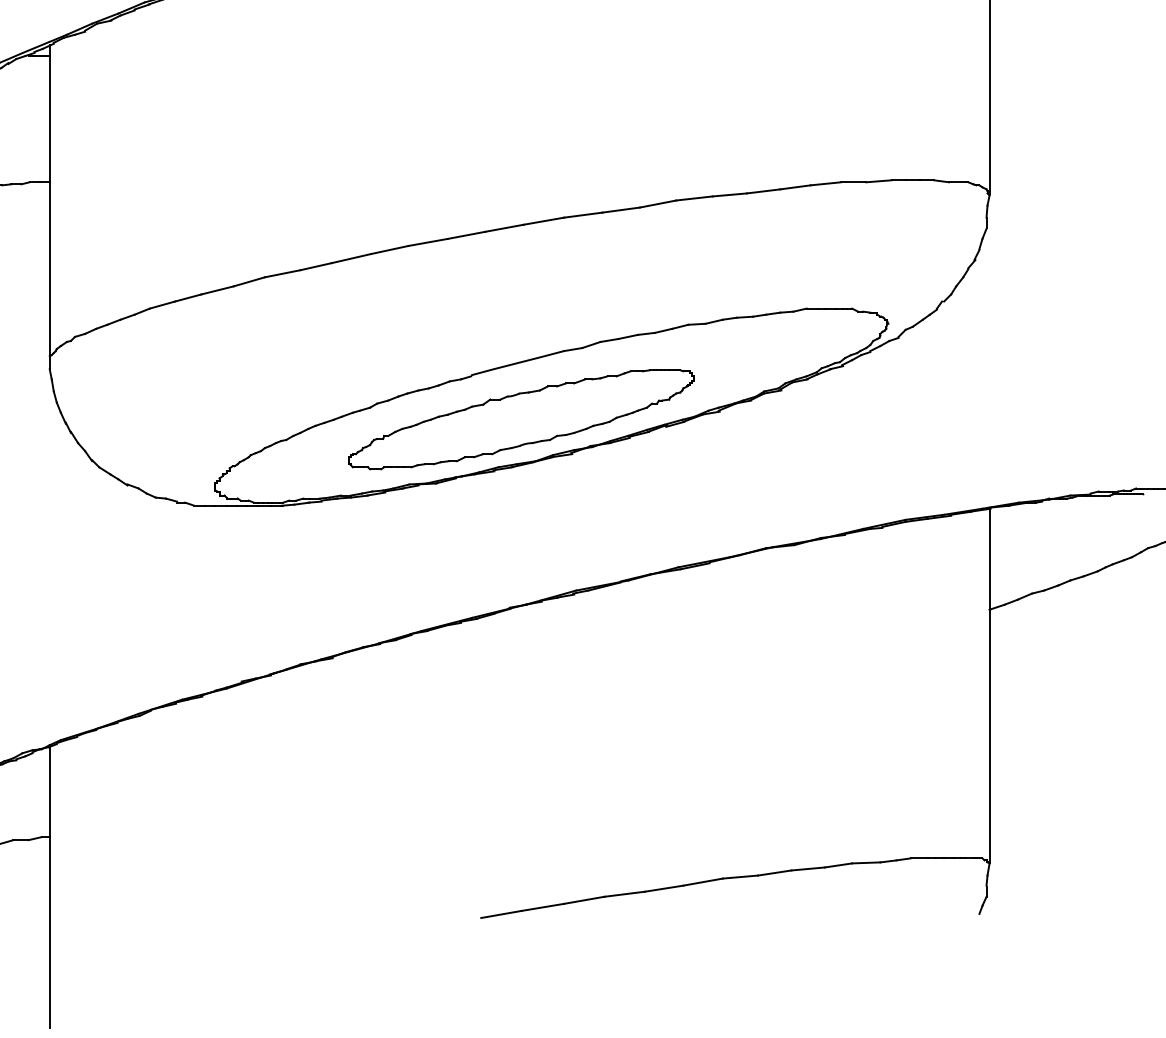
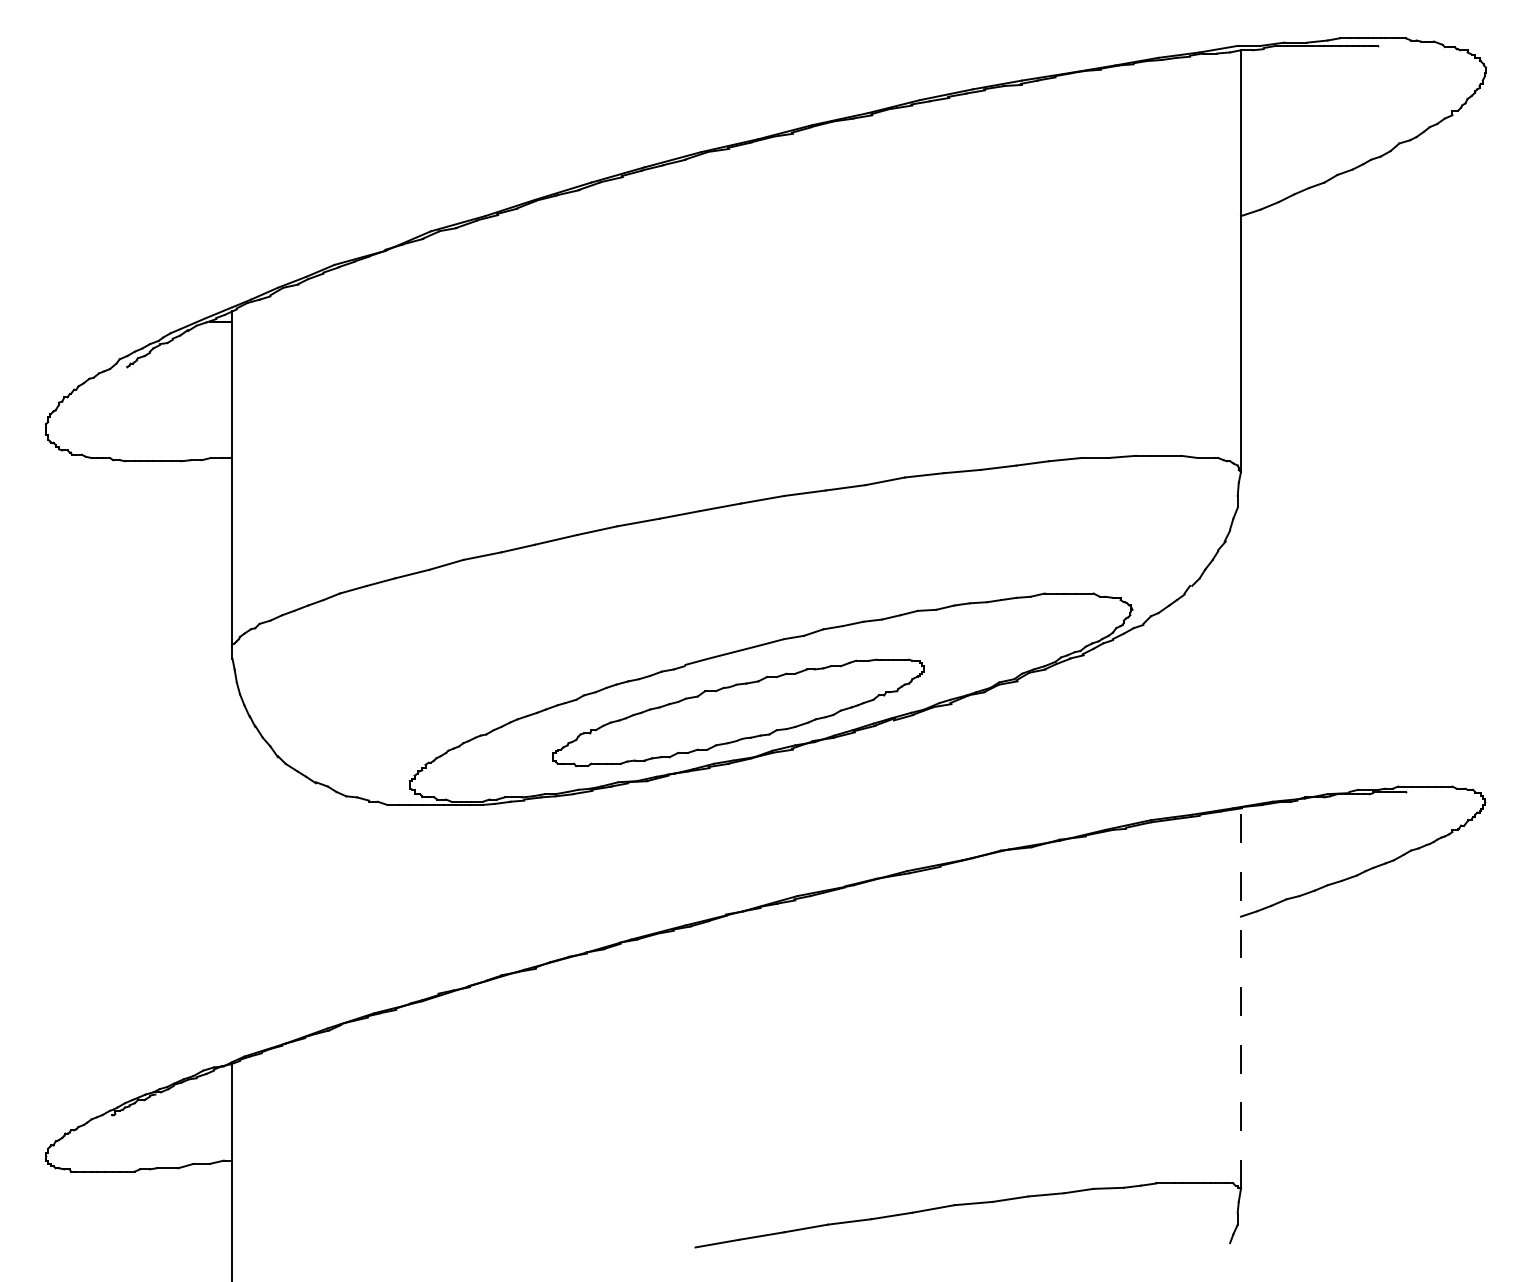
line: (989, 686) -> (1240, 998), solid -> dashed

